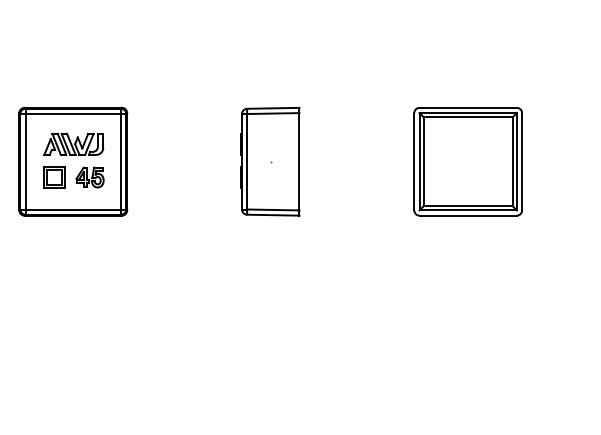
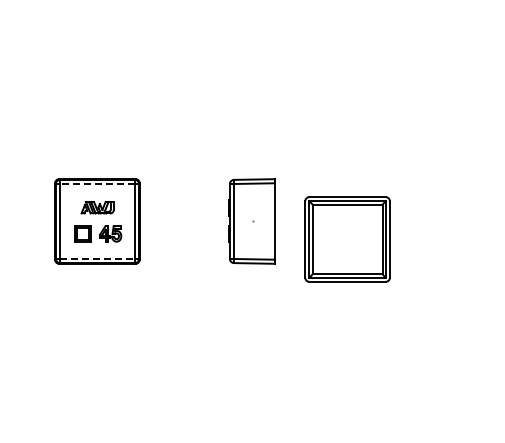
line: (73, 114) -> (97, 184), solid -> dashed
part: (73, 143) -> (97, 207), size x0.7
part: (468, 161) -> (347, 239), moved
line: (73, 208) -> (97, 258), solid -> dashed

